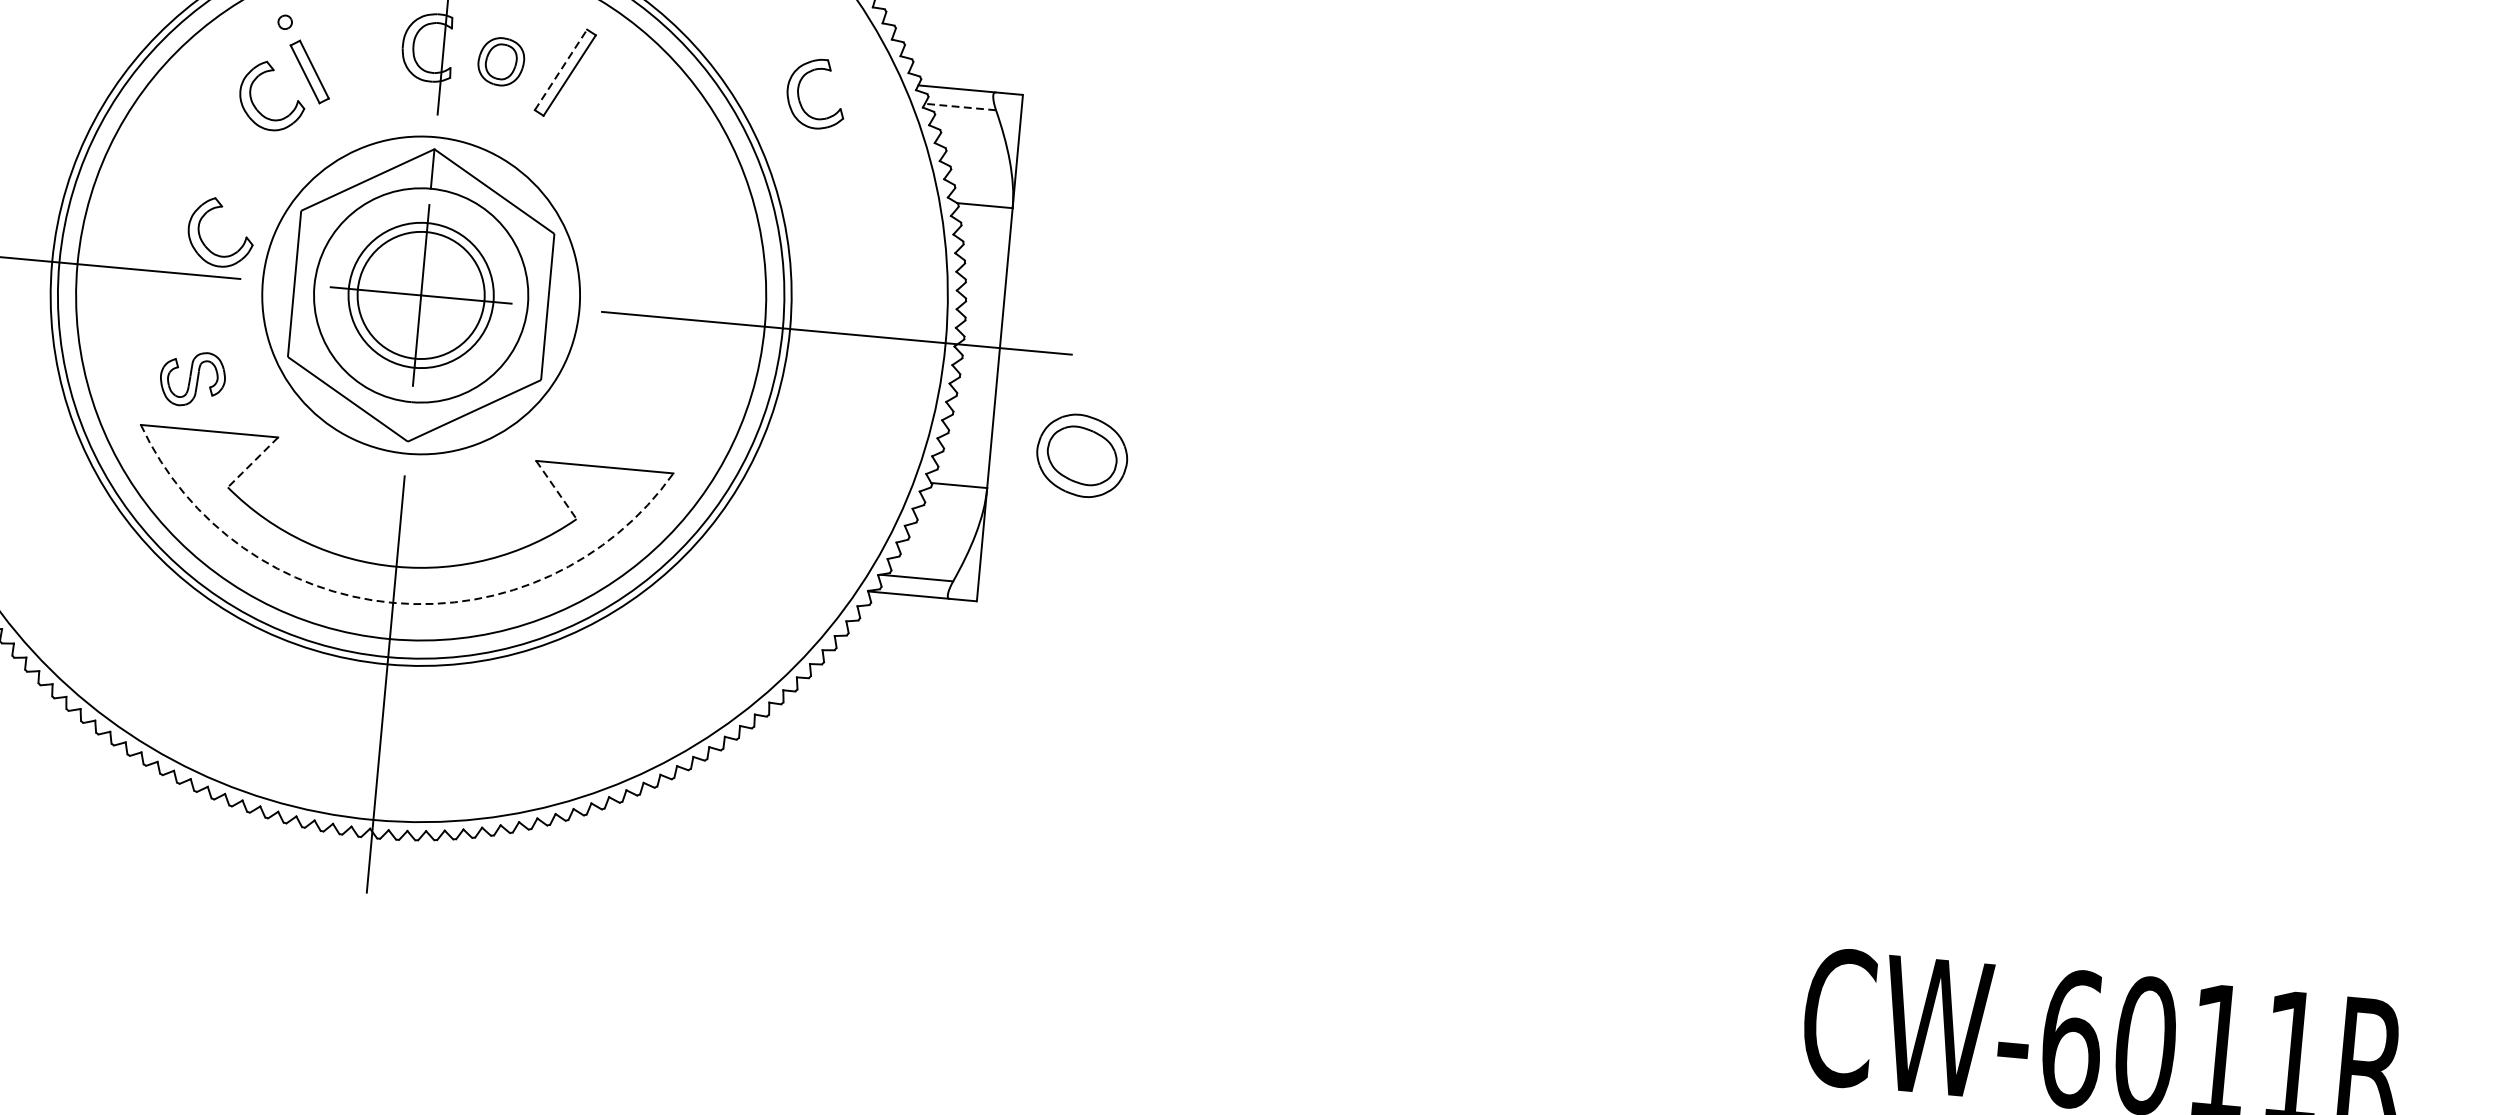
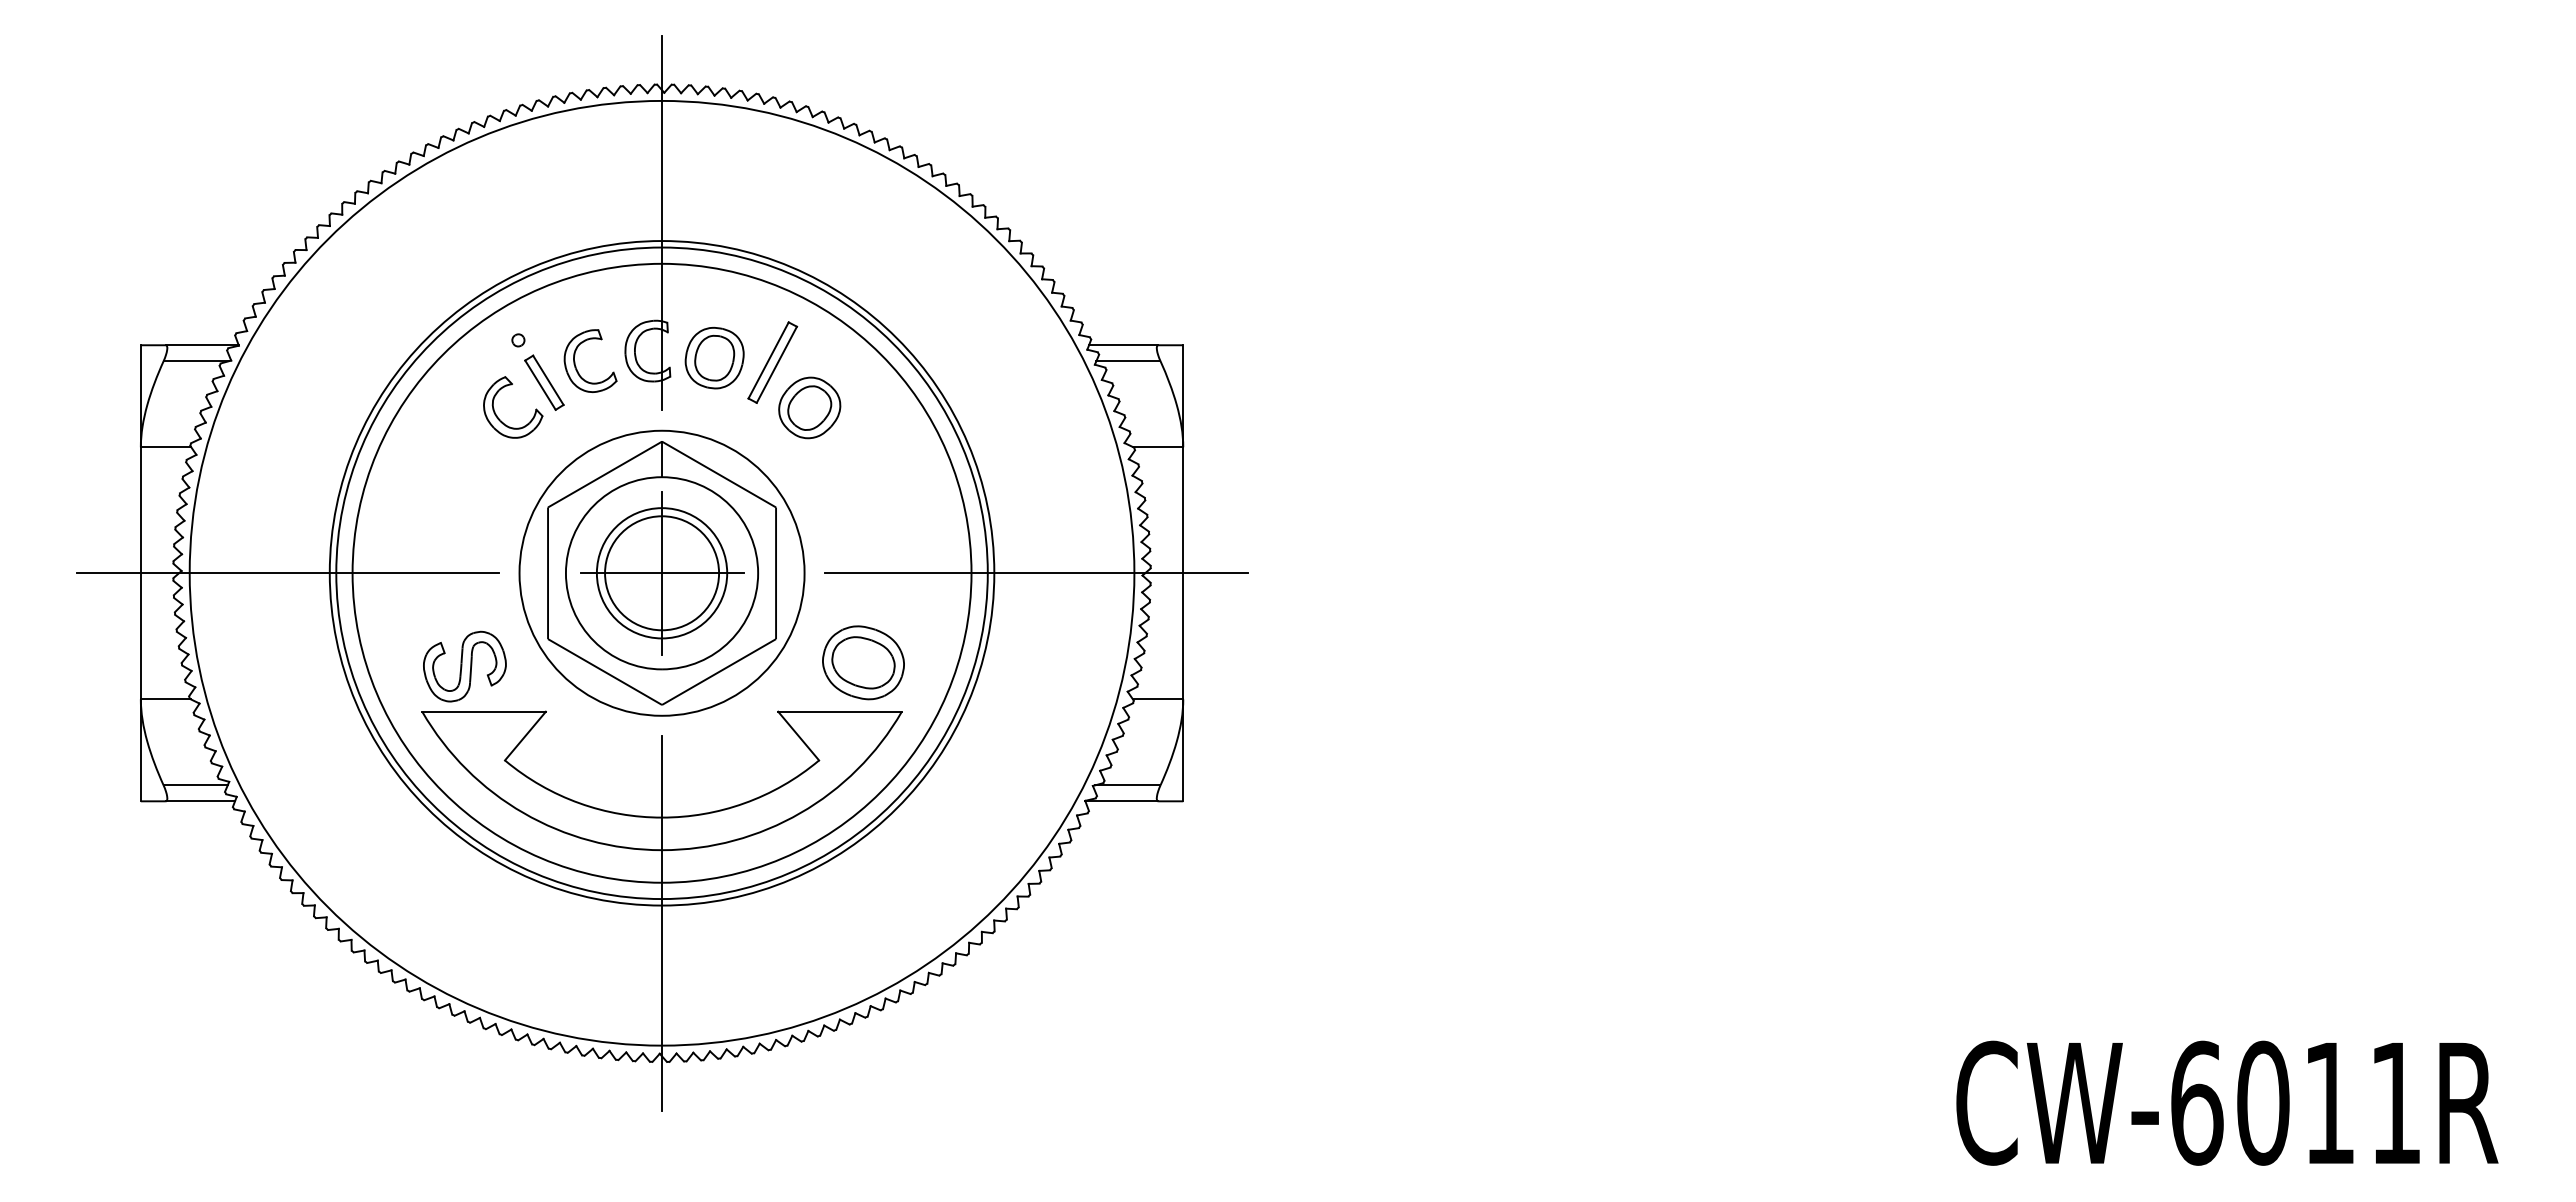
part: (501, 61) -> (714, 357), size x1.43
line: (560, 69) -> (768, 360), dashed -> solid
part: (799, 92) -> (575, 361), moved
line: (959, 107) -> (1127, 361), dashed -> solid
part: (601, 126) -> (809, 407), added
part: (205, 244) -> (465, 545), removed
part: (192, 378) -> (464, 666), size x1.43
part: (1082, 455) -> (863, 662), moved
line: (253, 462) -> (525, 736), dashed -> solid
line: (556, 490) -> (798, 736), dashed -> solid
arc: (393, 603) -> (662, 850), dashed -> solid

